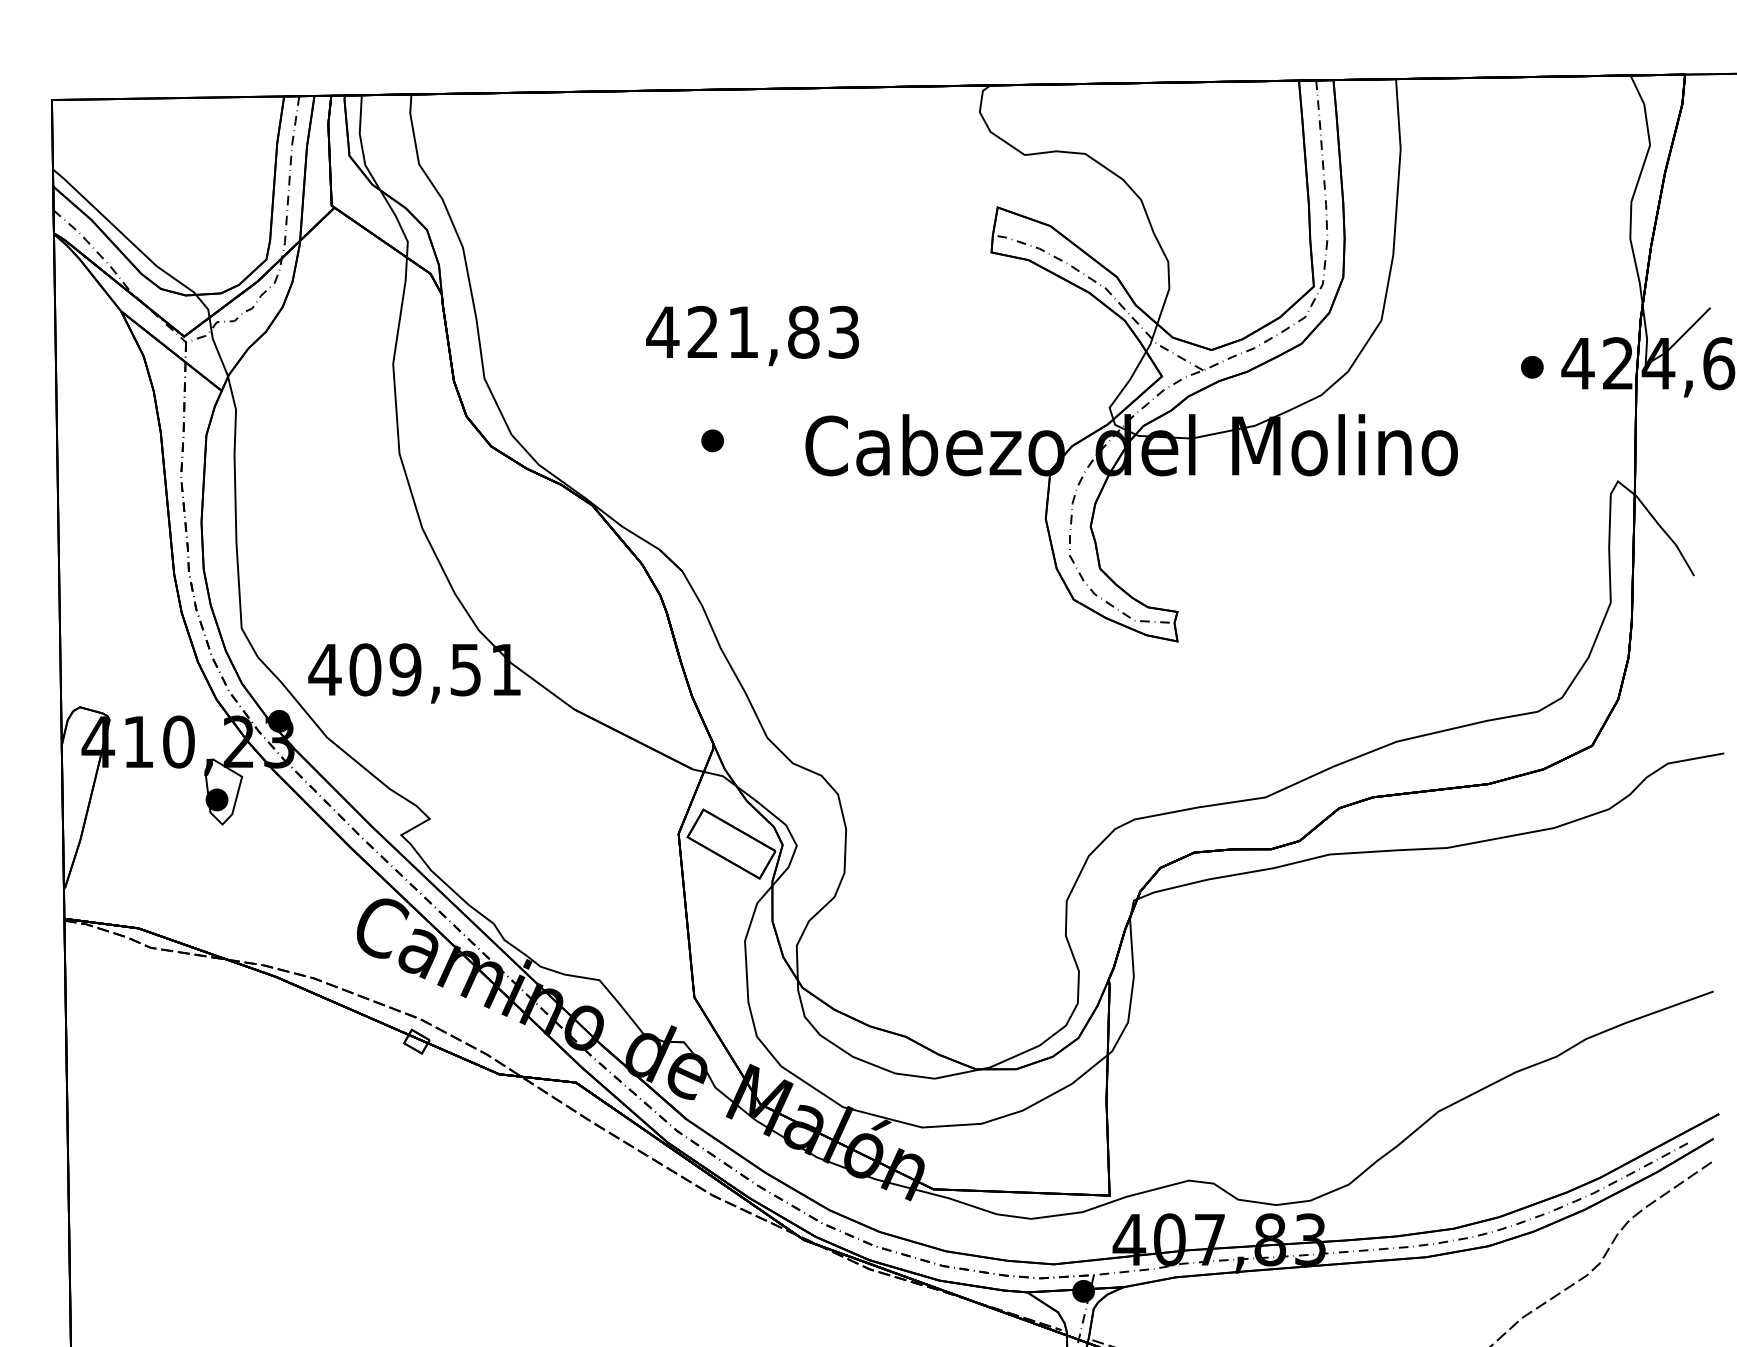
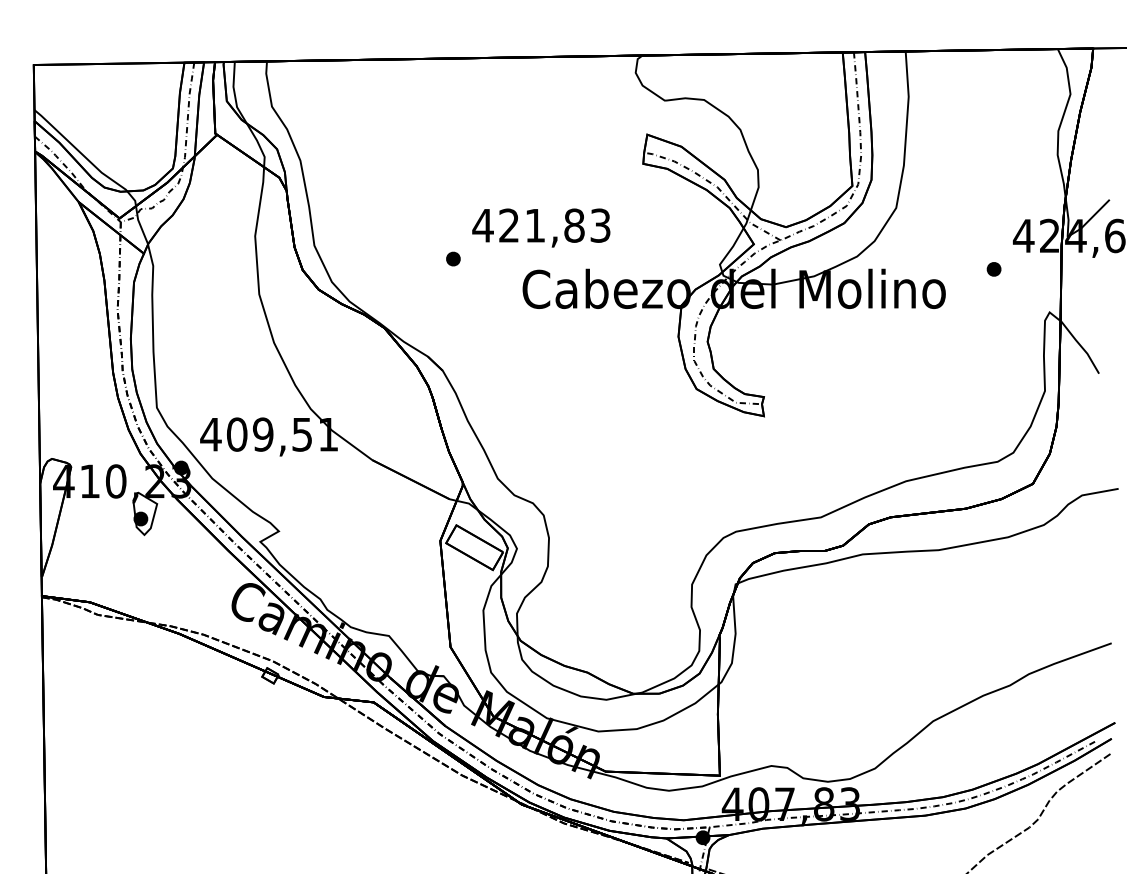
text: (752, 335) -> (541, 227), moved
part: (1531, 367) -> (993, 269), moved
part: (712, 439) -> (453, 258), moved

